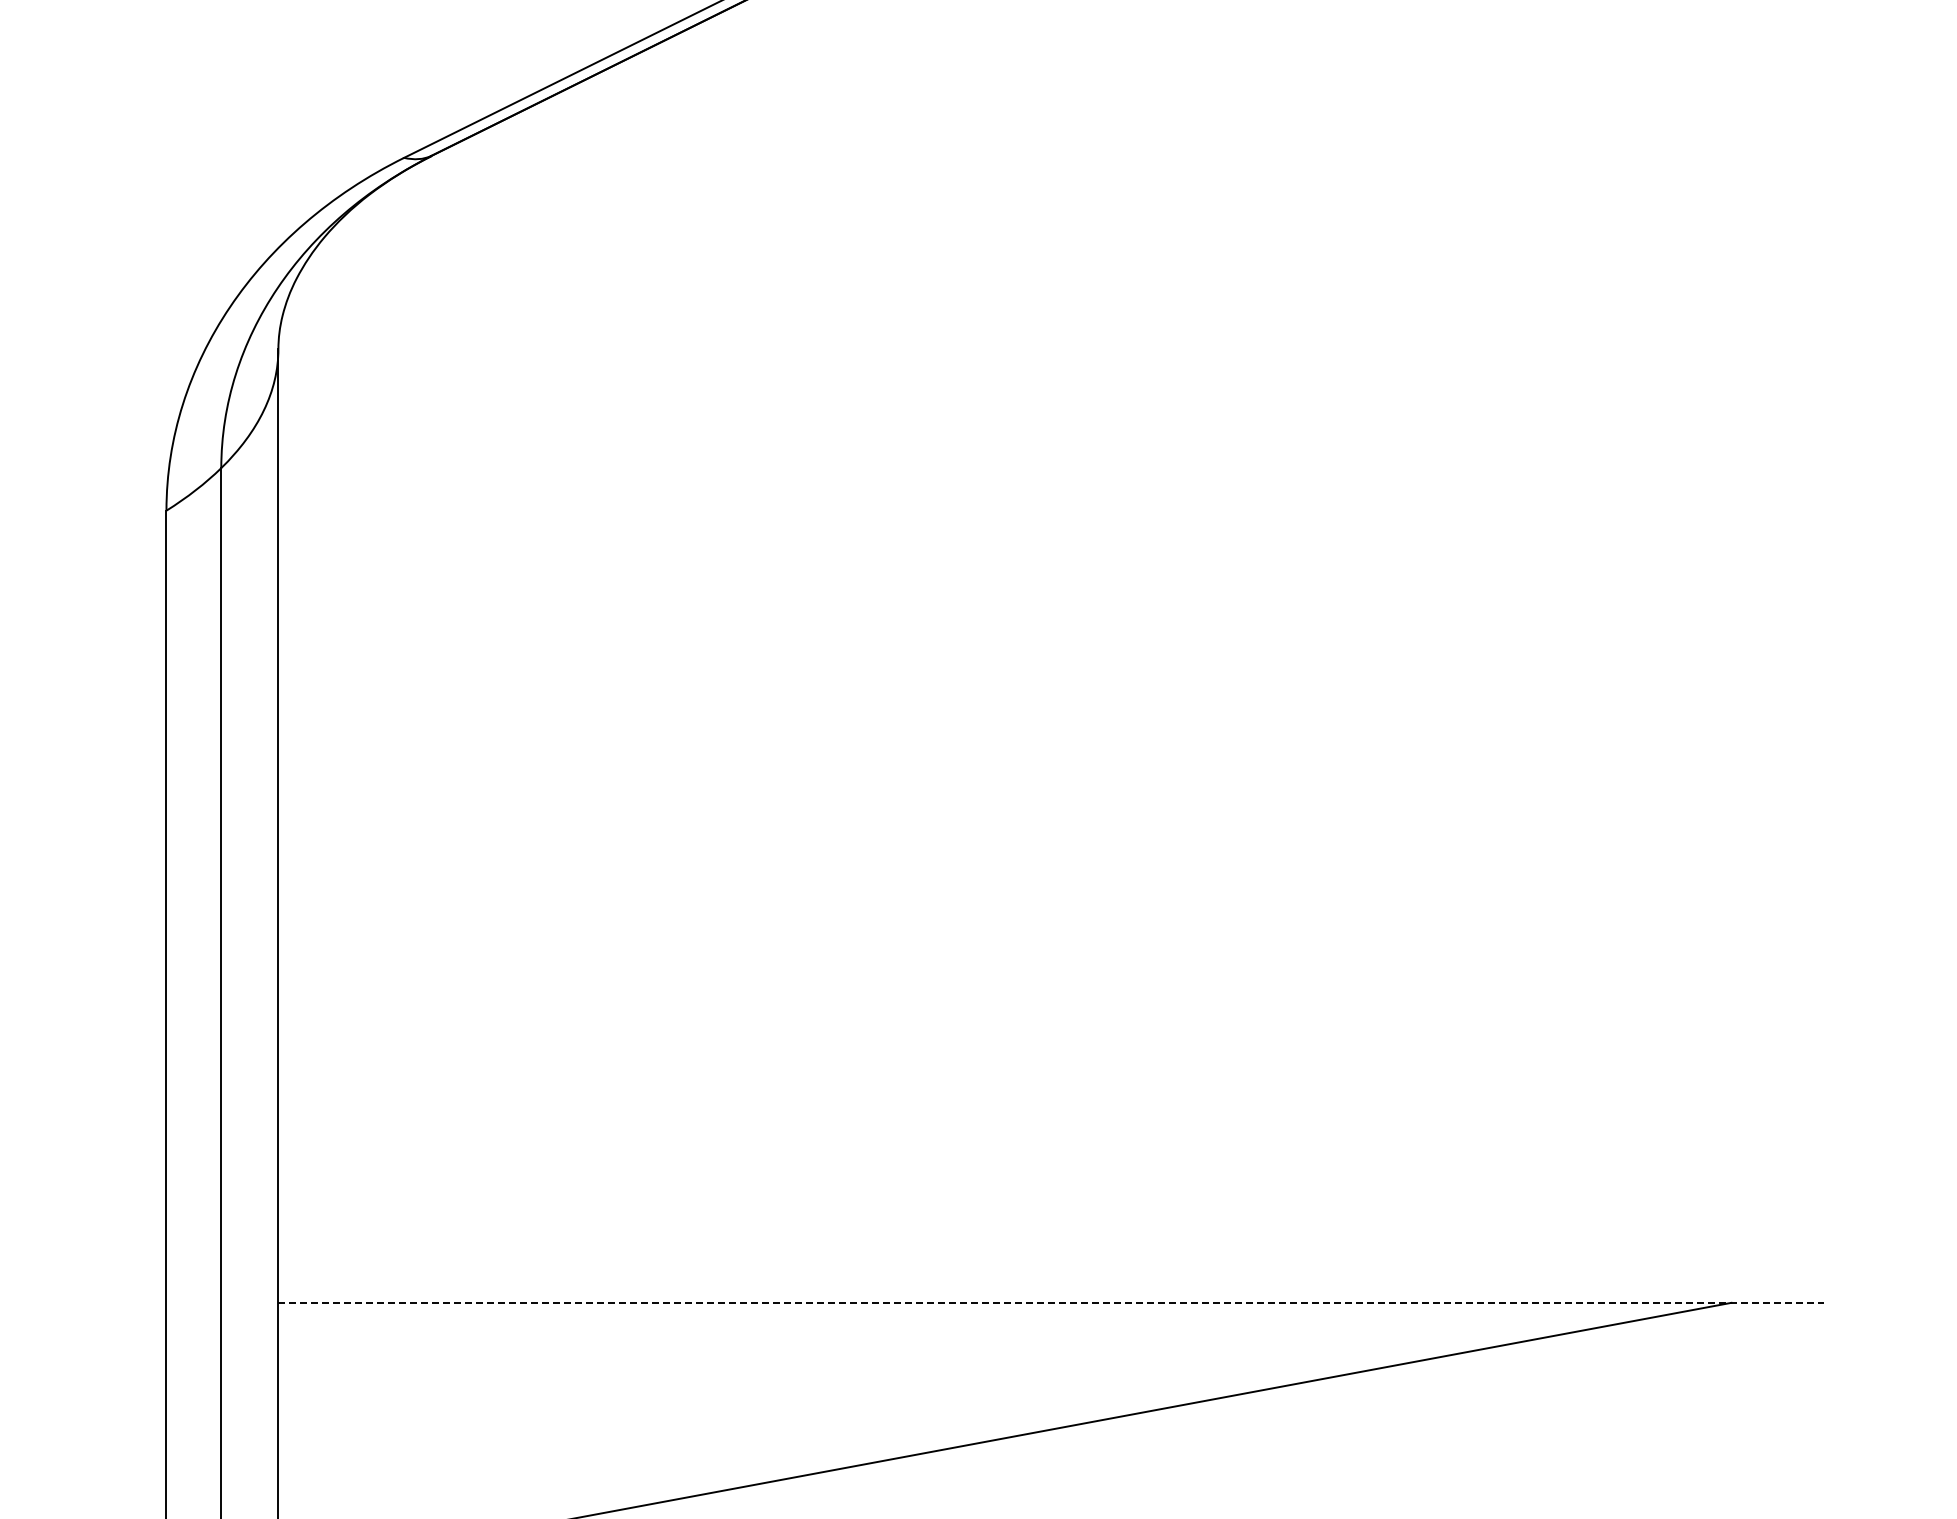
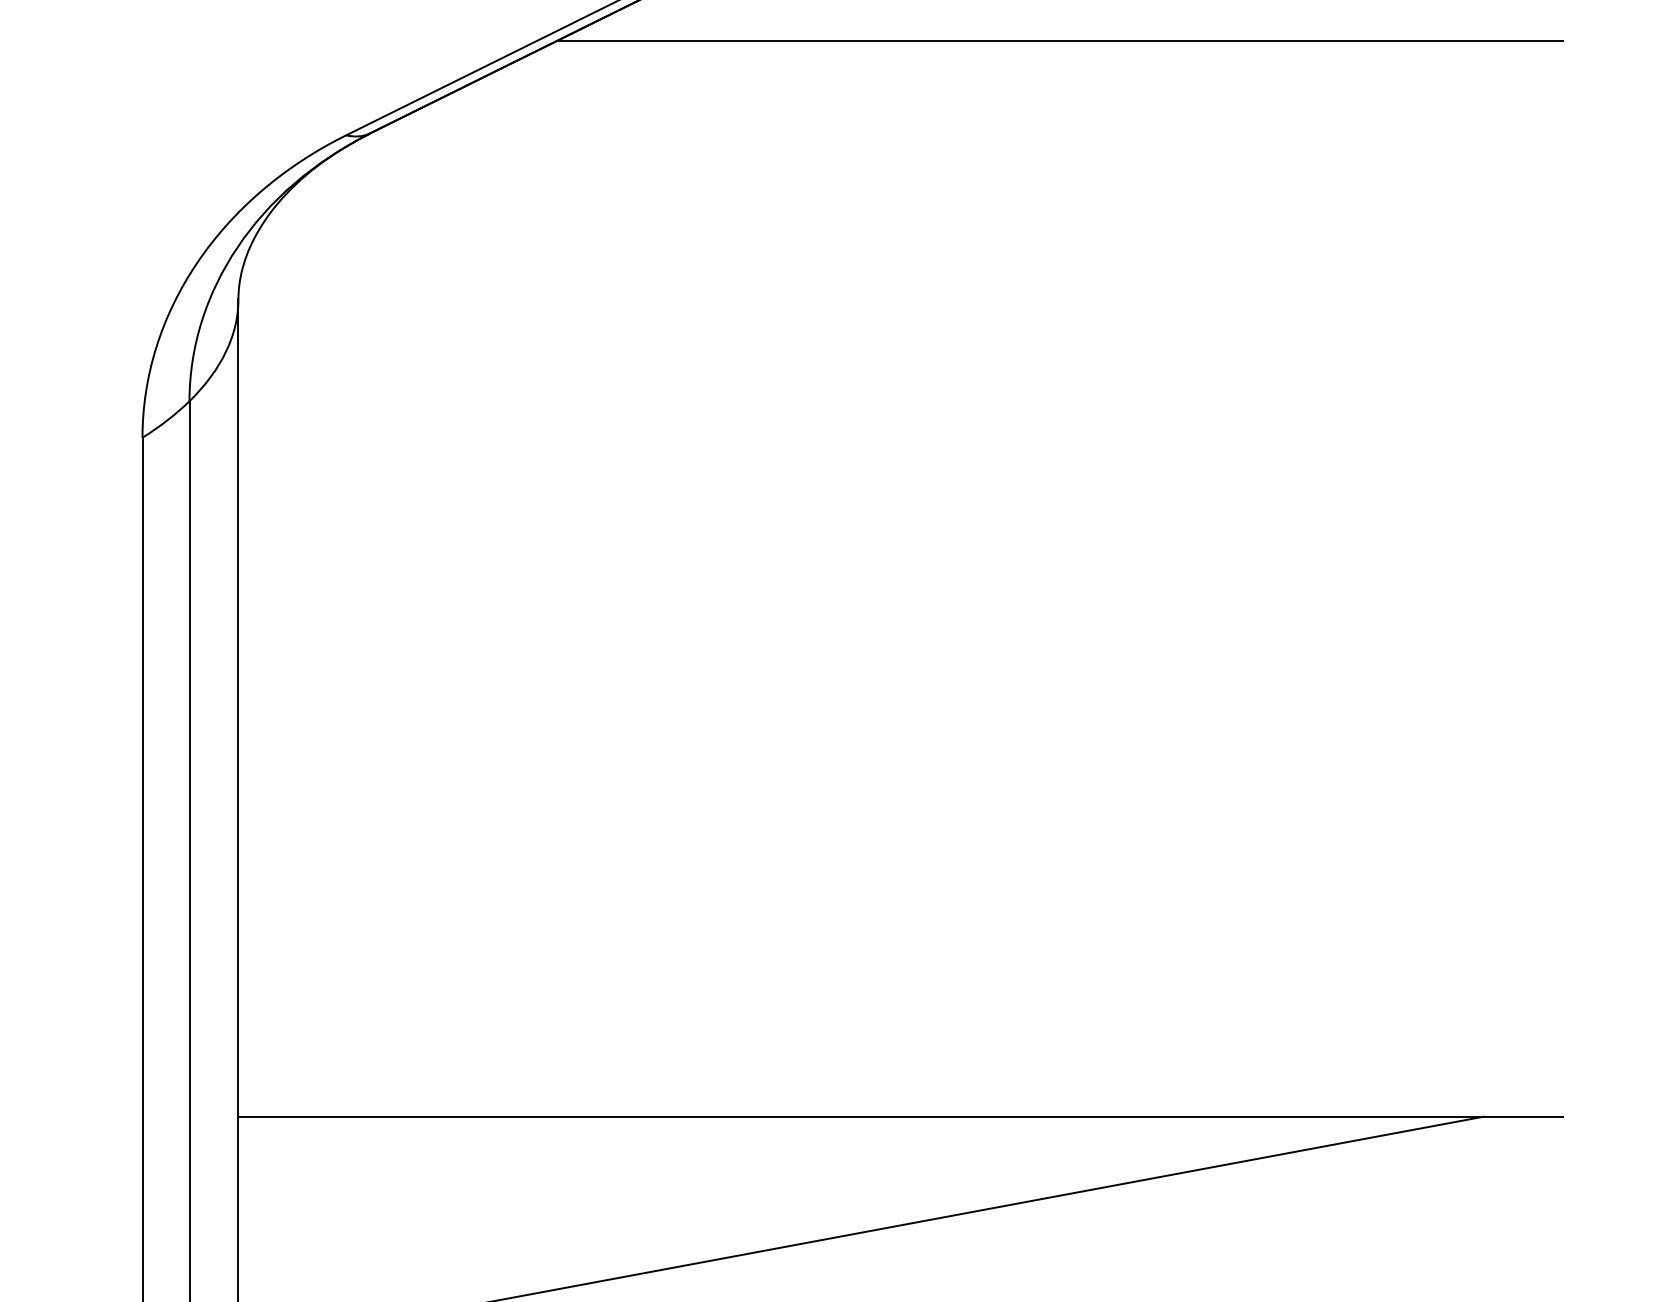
line: (1236, 48) -> (1059, 41), added
line: (1051, 1302) -> (901, 1116), dashed -> solid

